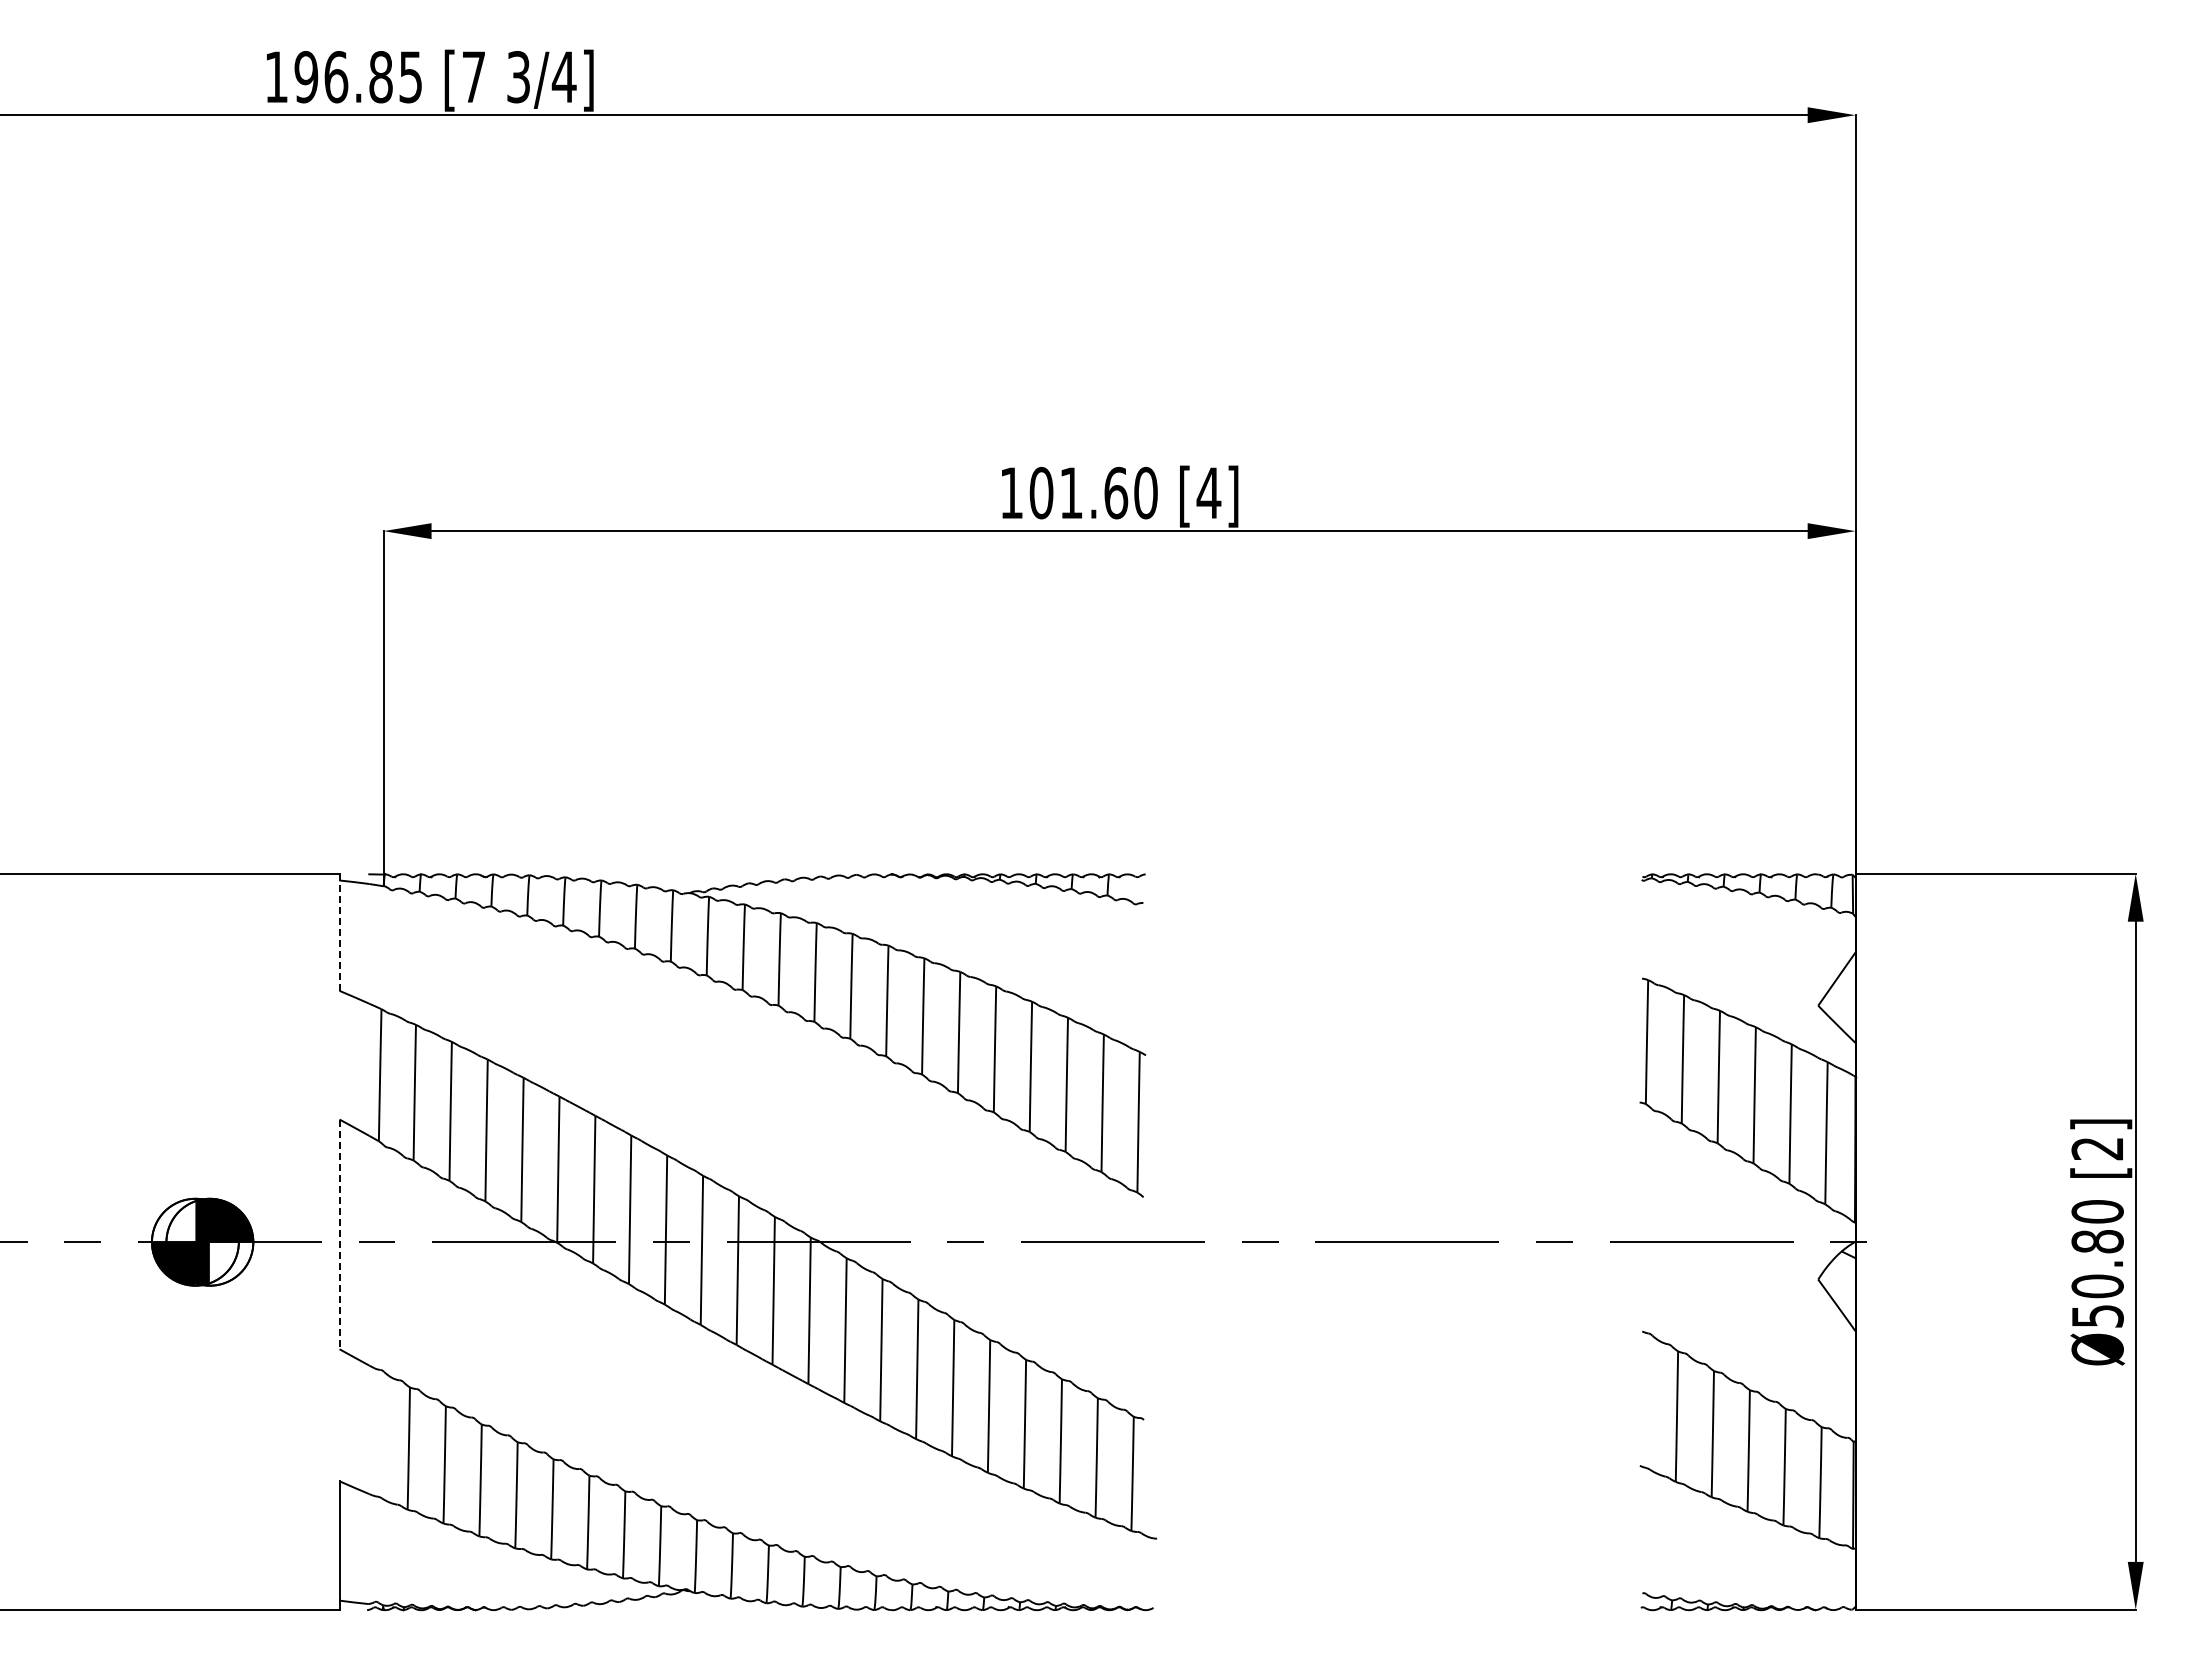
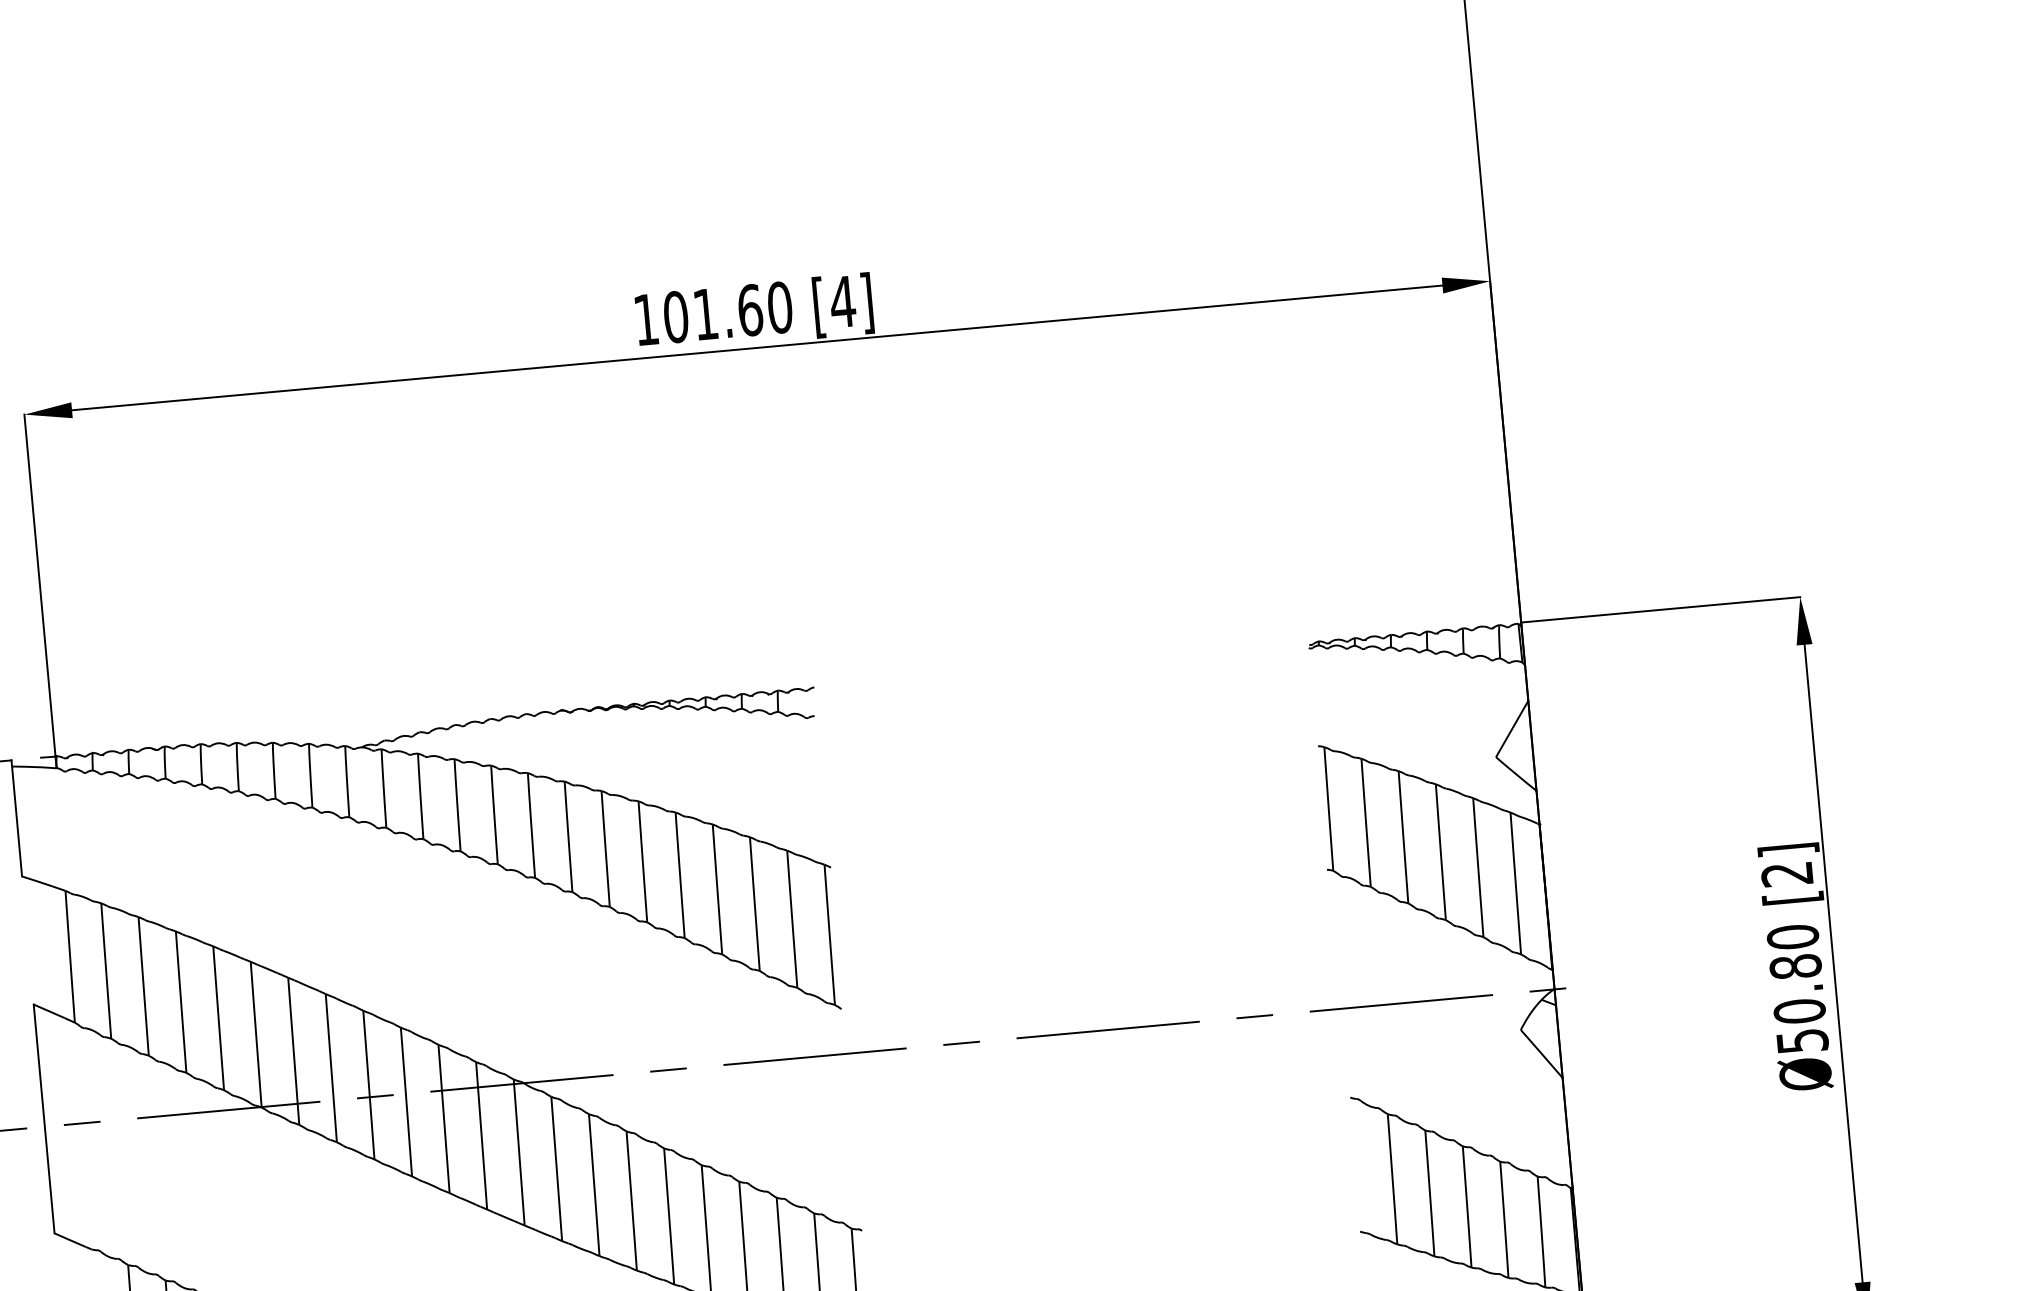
line: (339, 933) -> (16, 819), dashed -> solid
line: (339, 1234) -> (44, 1119), dashed -> solid

